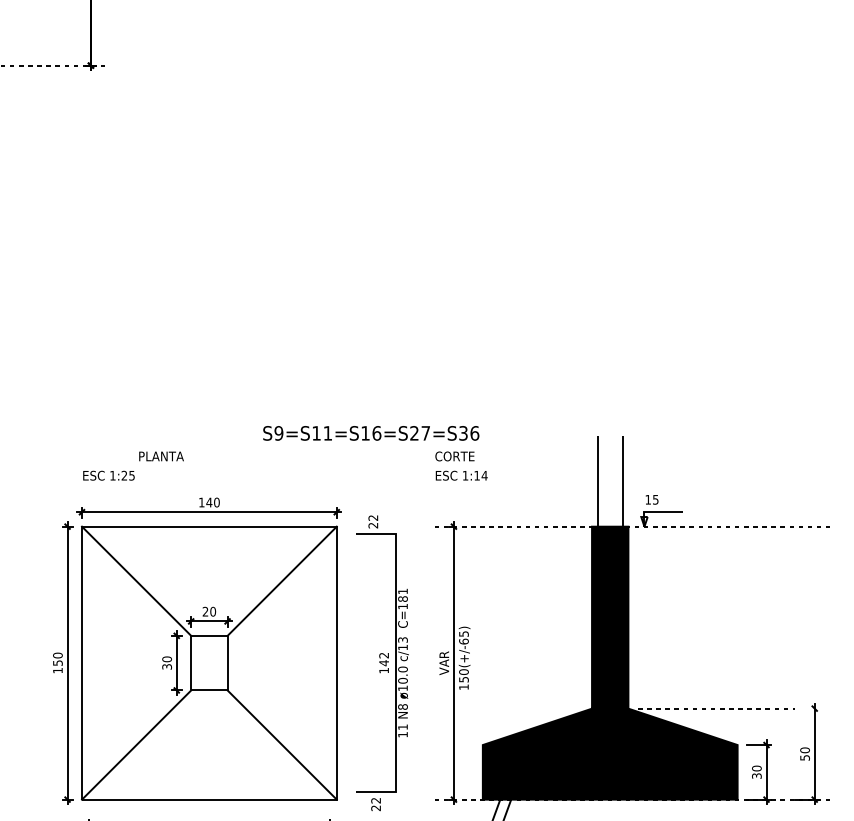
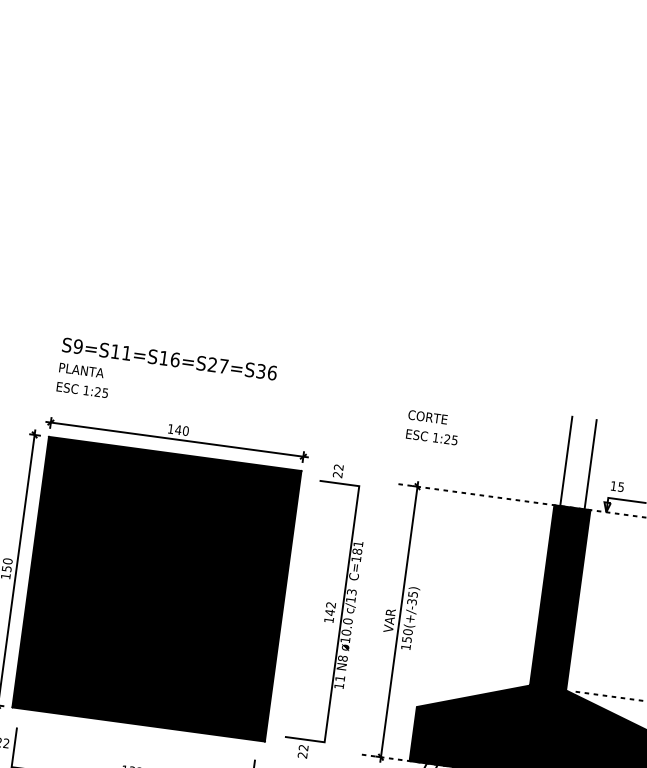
text: (371, 433) -> (169, 359), moved
text: (161, 456) -> (81, 370), moved
text: (480, 475) -> (450, 439), 1:14 -> 1:25
text: (463, 641) -> (411, 601), 150(+/-65) -> 150(+/-35)
fill: (209, 662) -> (157, 588), added

